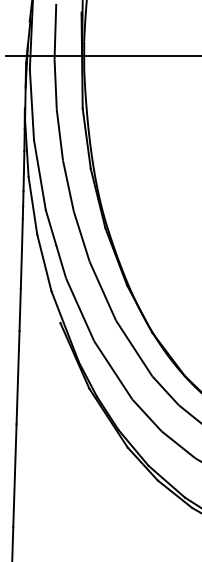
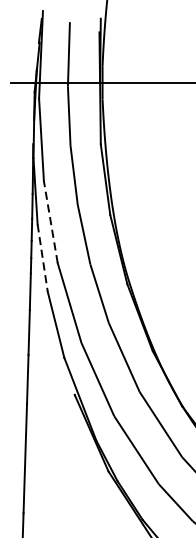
line: (39, 175) -> (50, 222), solid -> dashed
line: (33, 206) -> (43, 258), solid -> dashed

